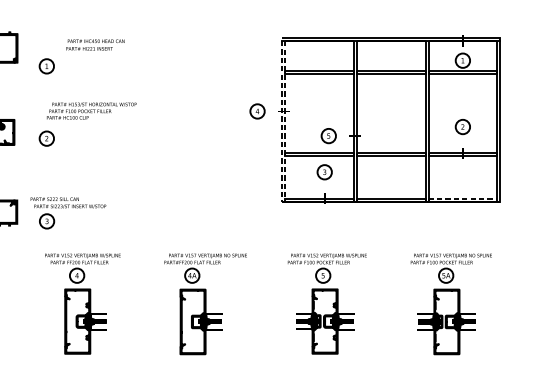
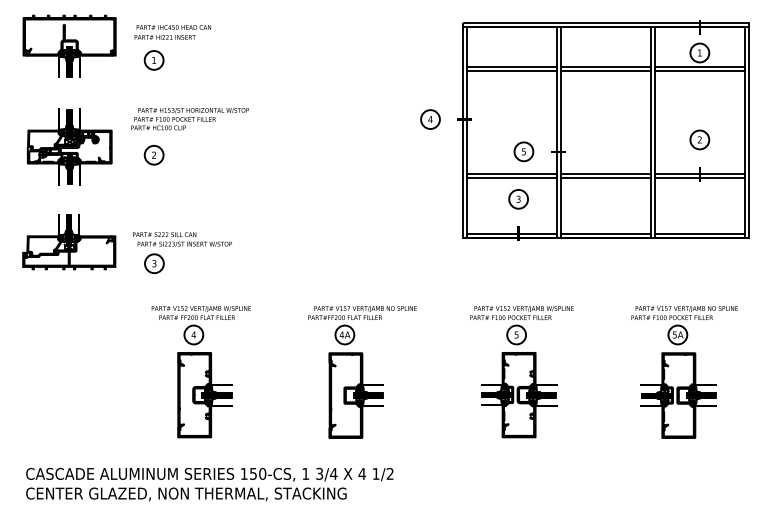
text: (95, 45) -> (172, 32), moved
text: (91, 111) -> (189, 119), moved
line: (463, 198) -> (700, 233), dashed -> solid
line: (281, 201) -> (462, 237), dashed -> solid

